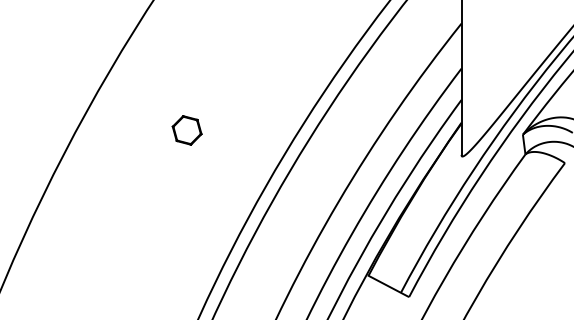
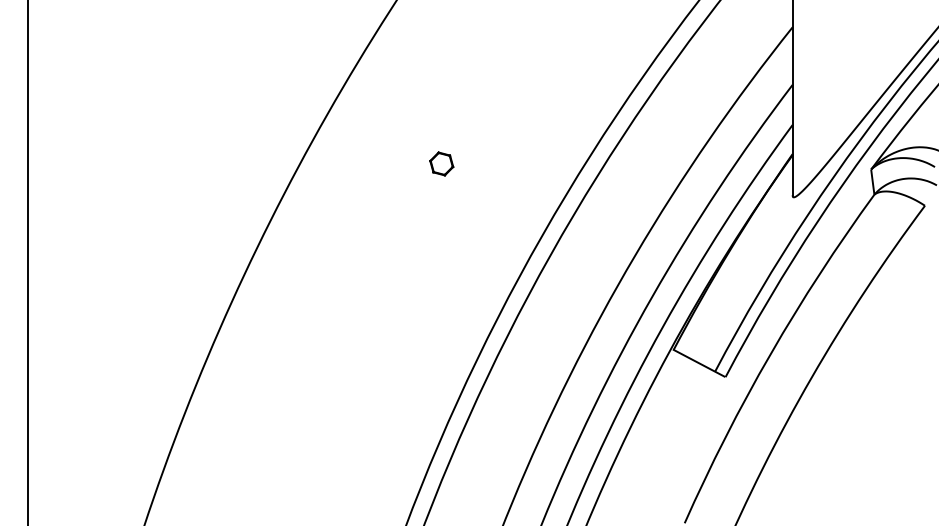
part: (187, 130) -> (441, 163), size x0.62

